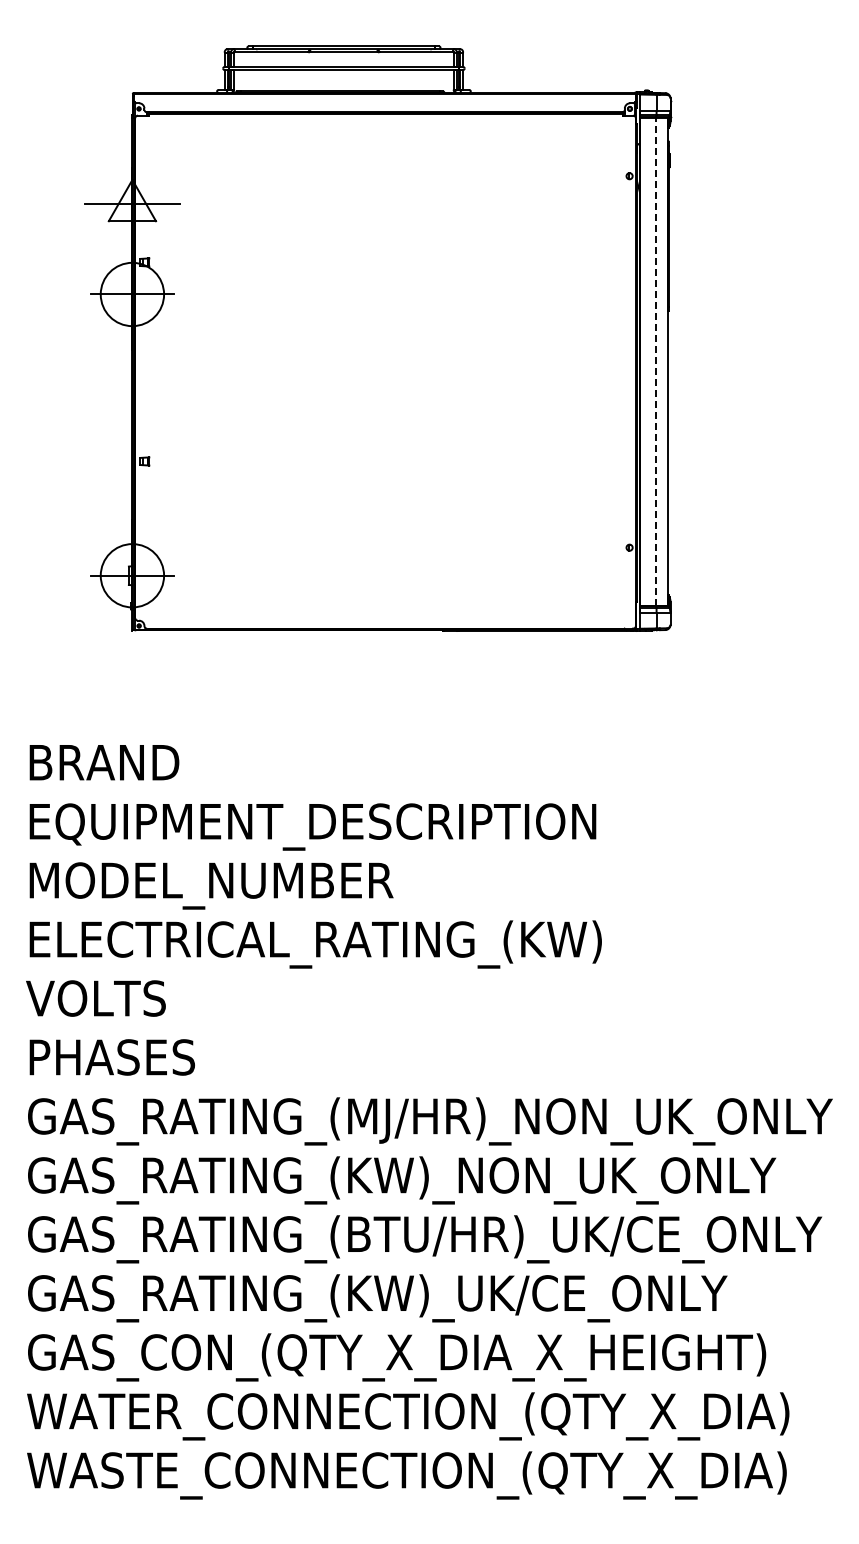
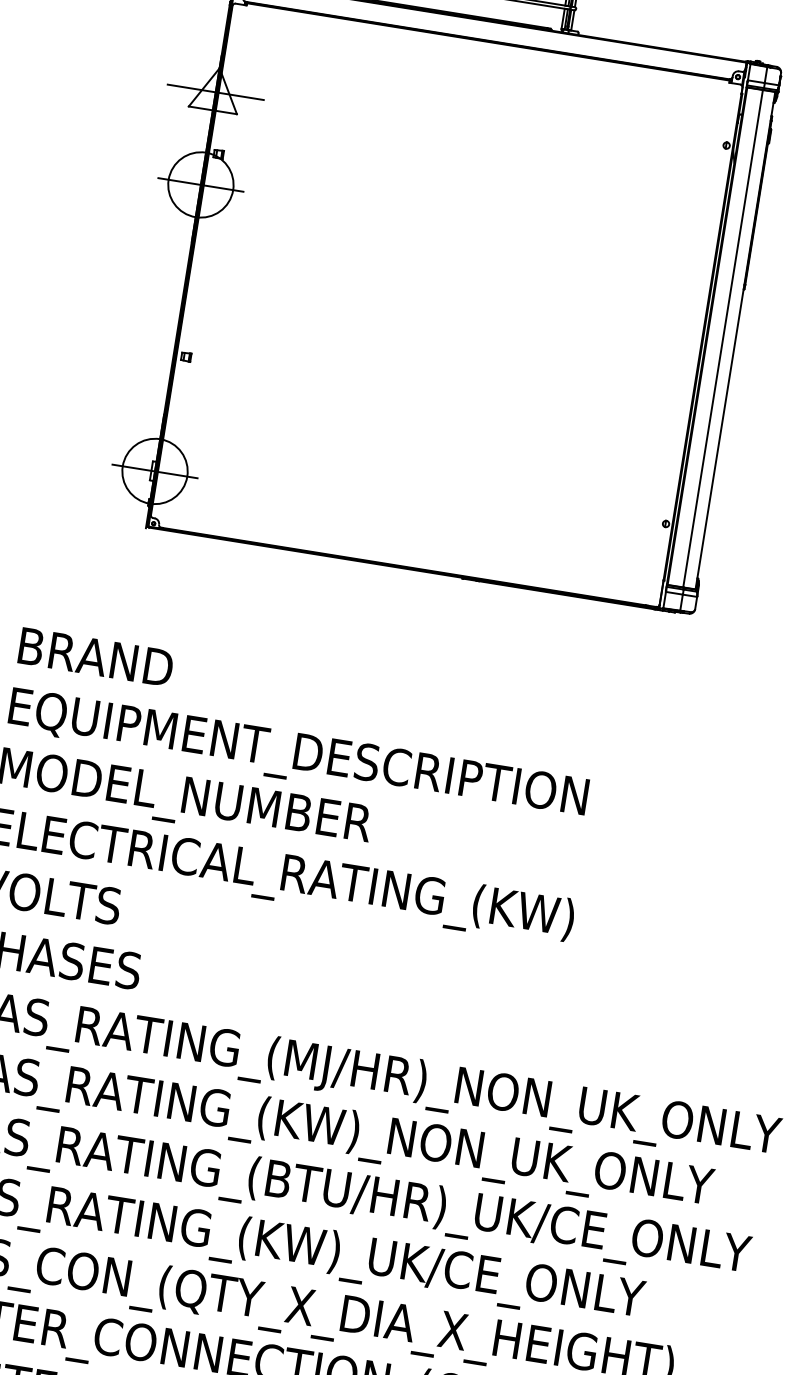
line: (655, 361) -> (722, 338), dashed -> solid

